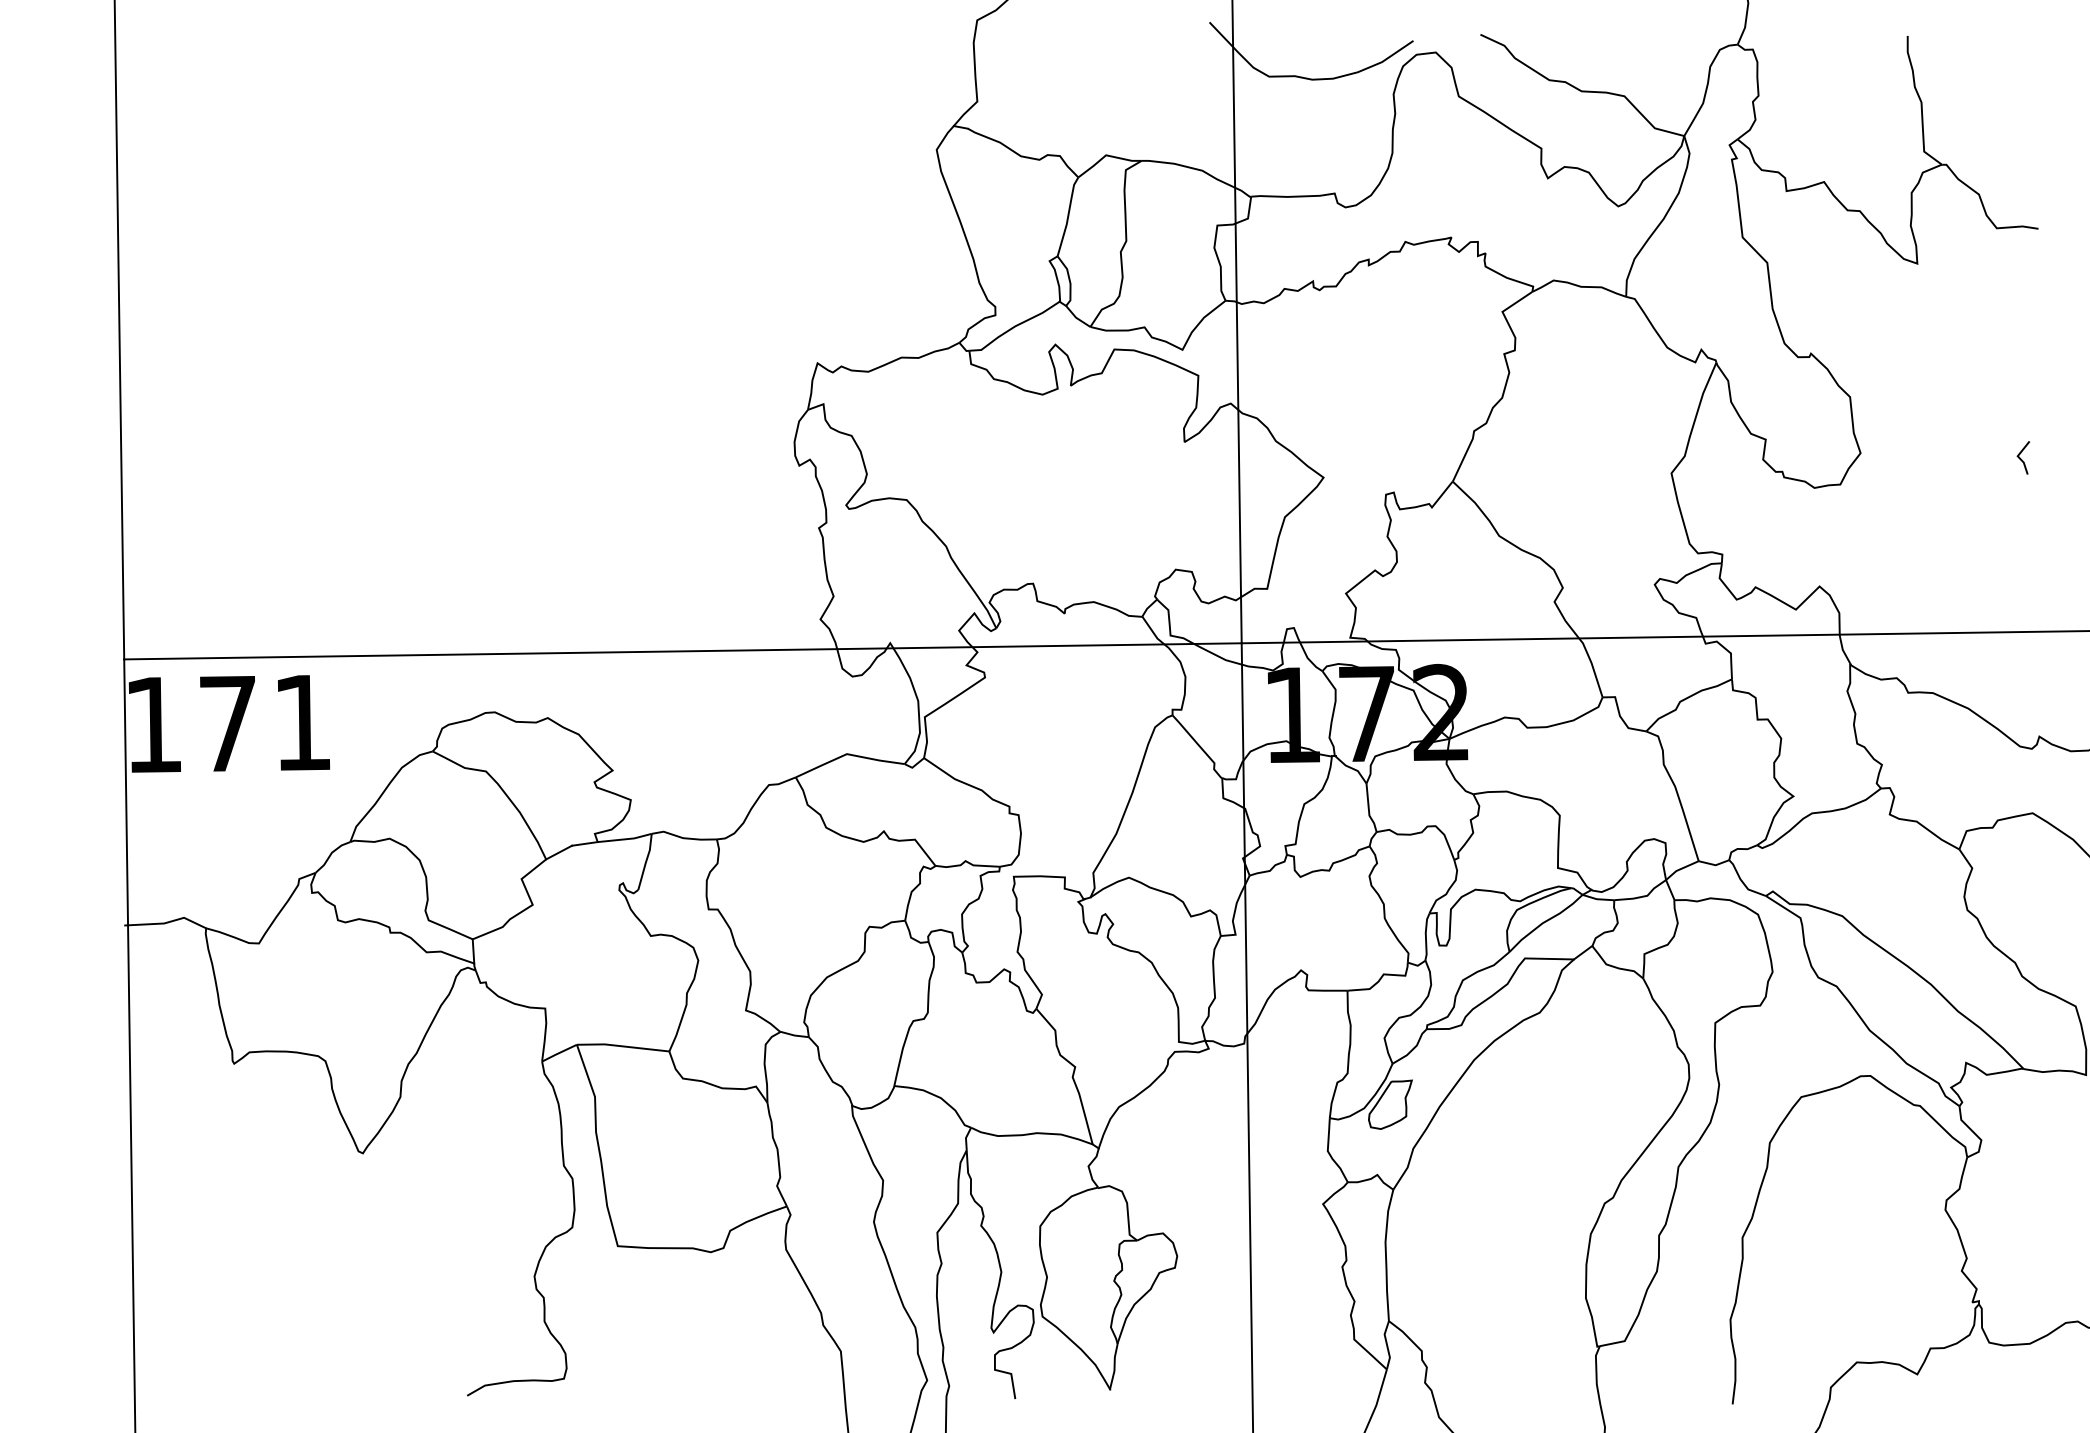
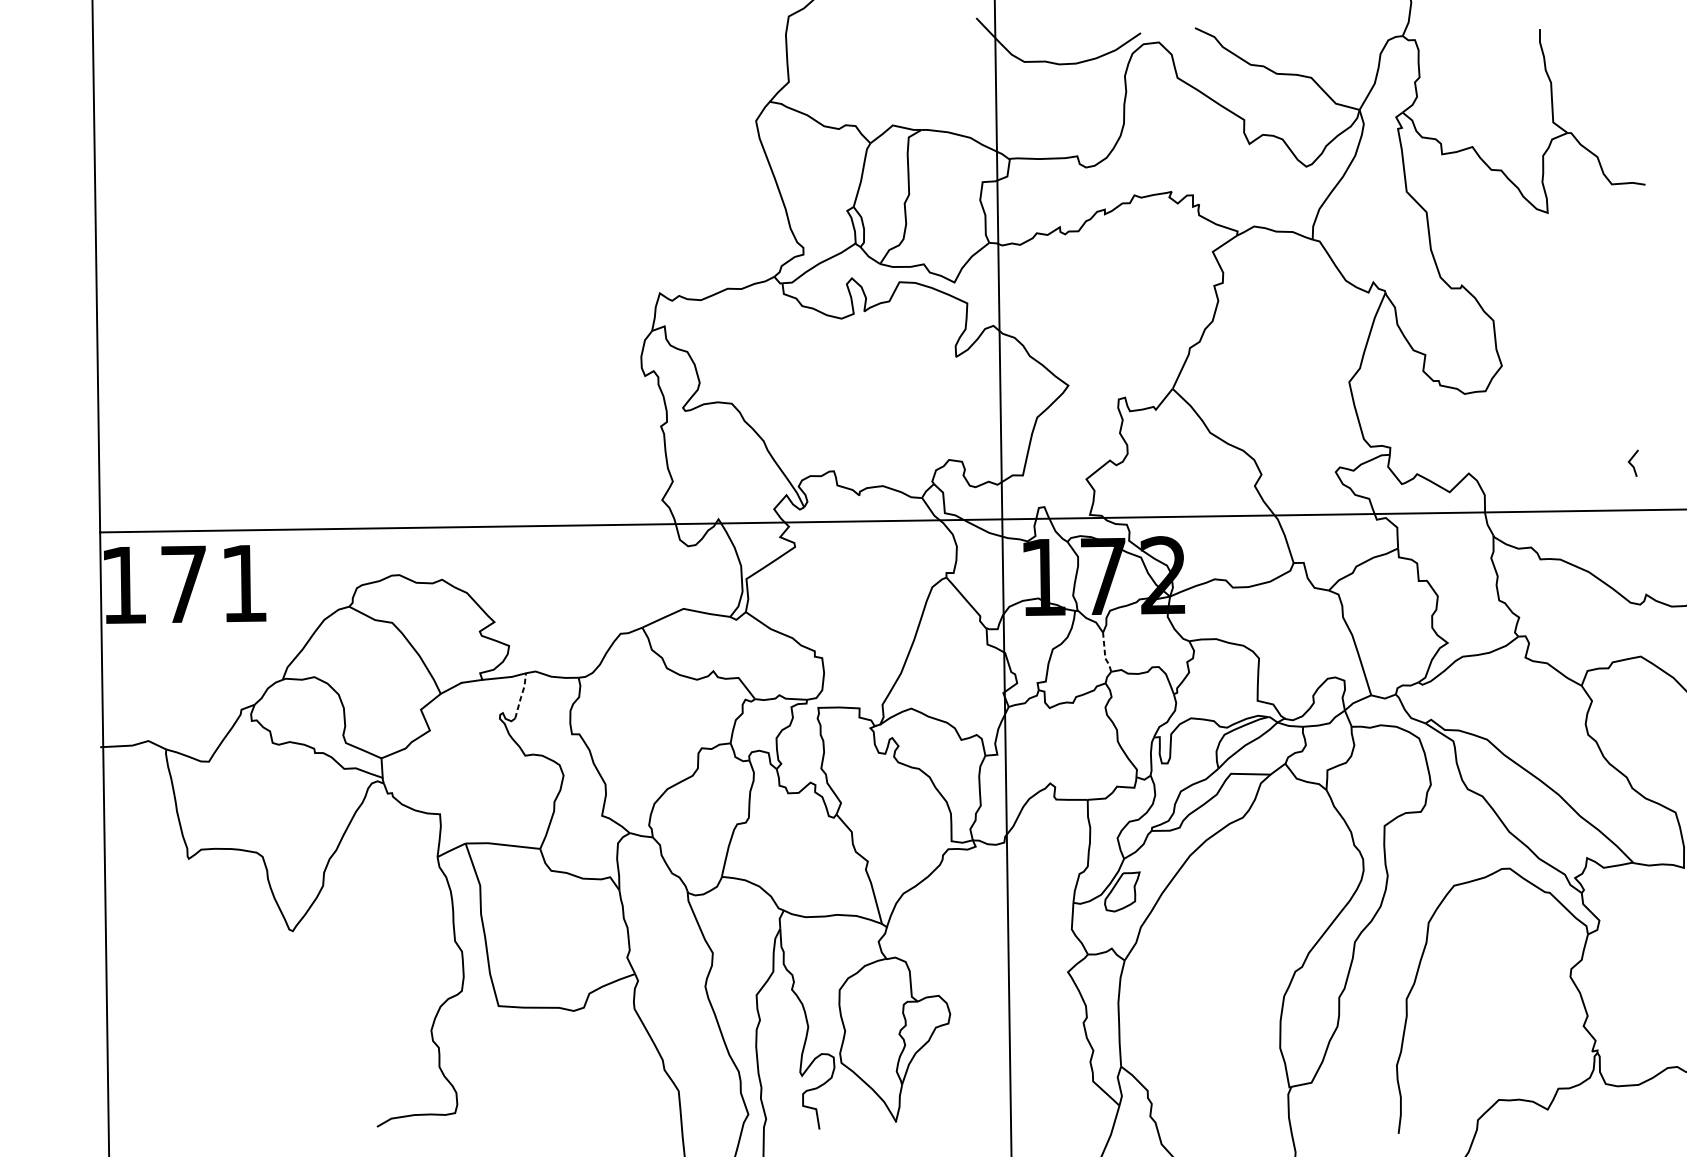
line: (2021, 458) -> (1631, 463), moved
line: (1368, 809) -> (1104, 653), solid -> dashed
line: (646, 861) -> (521, 695), solid -> dashed

